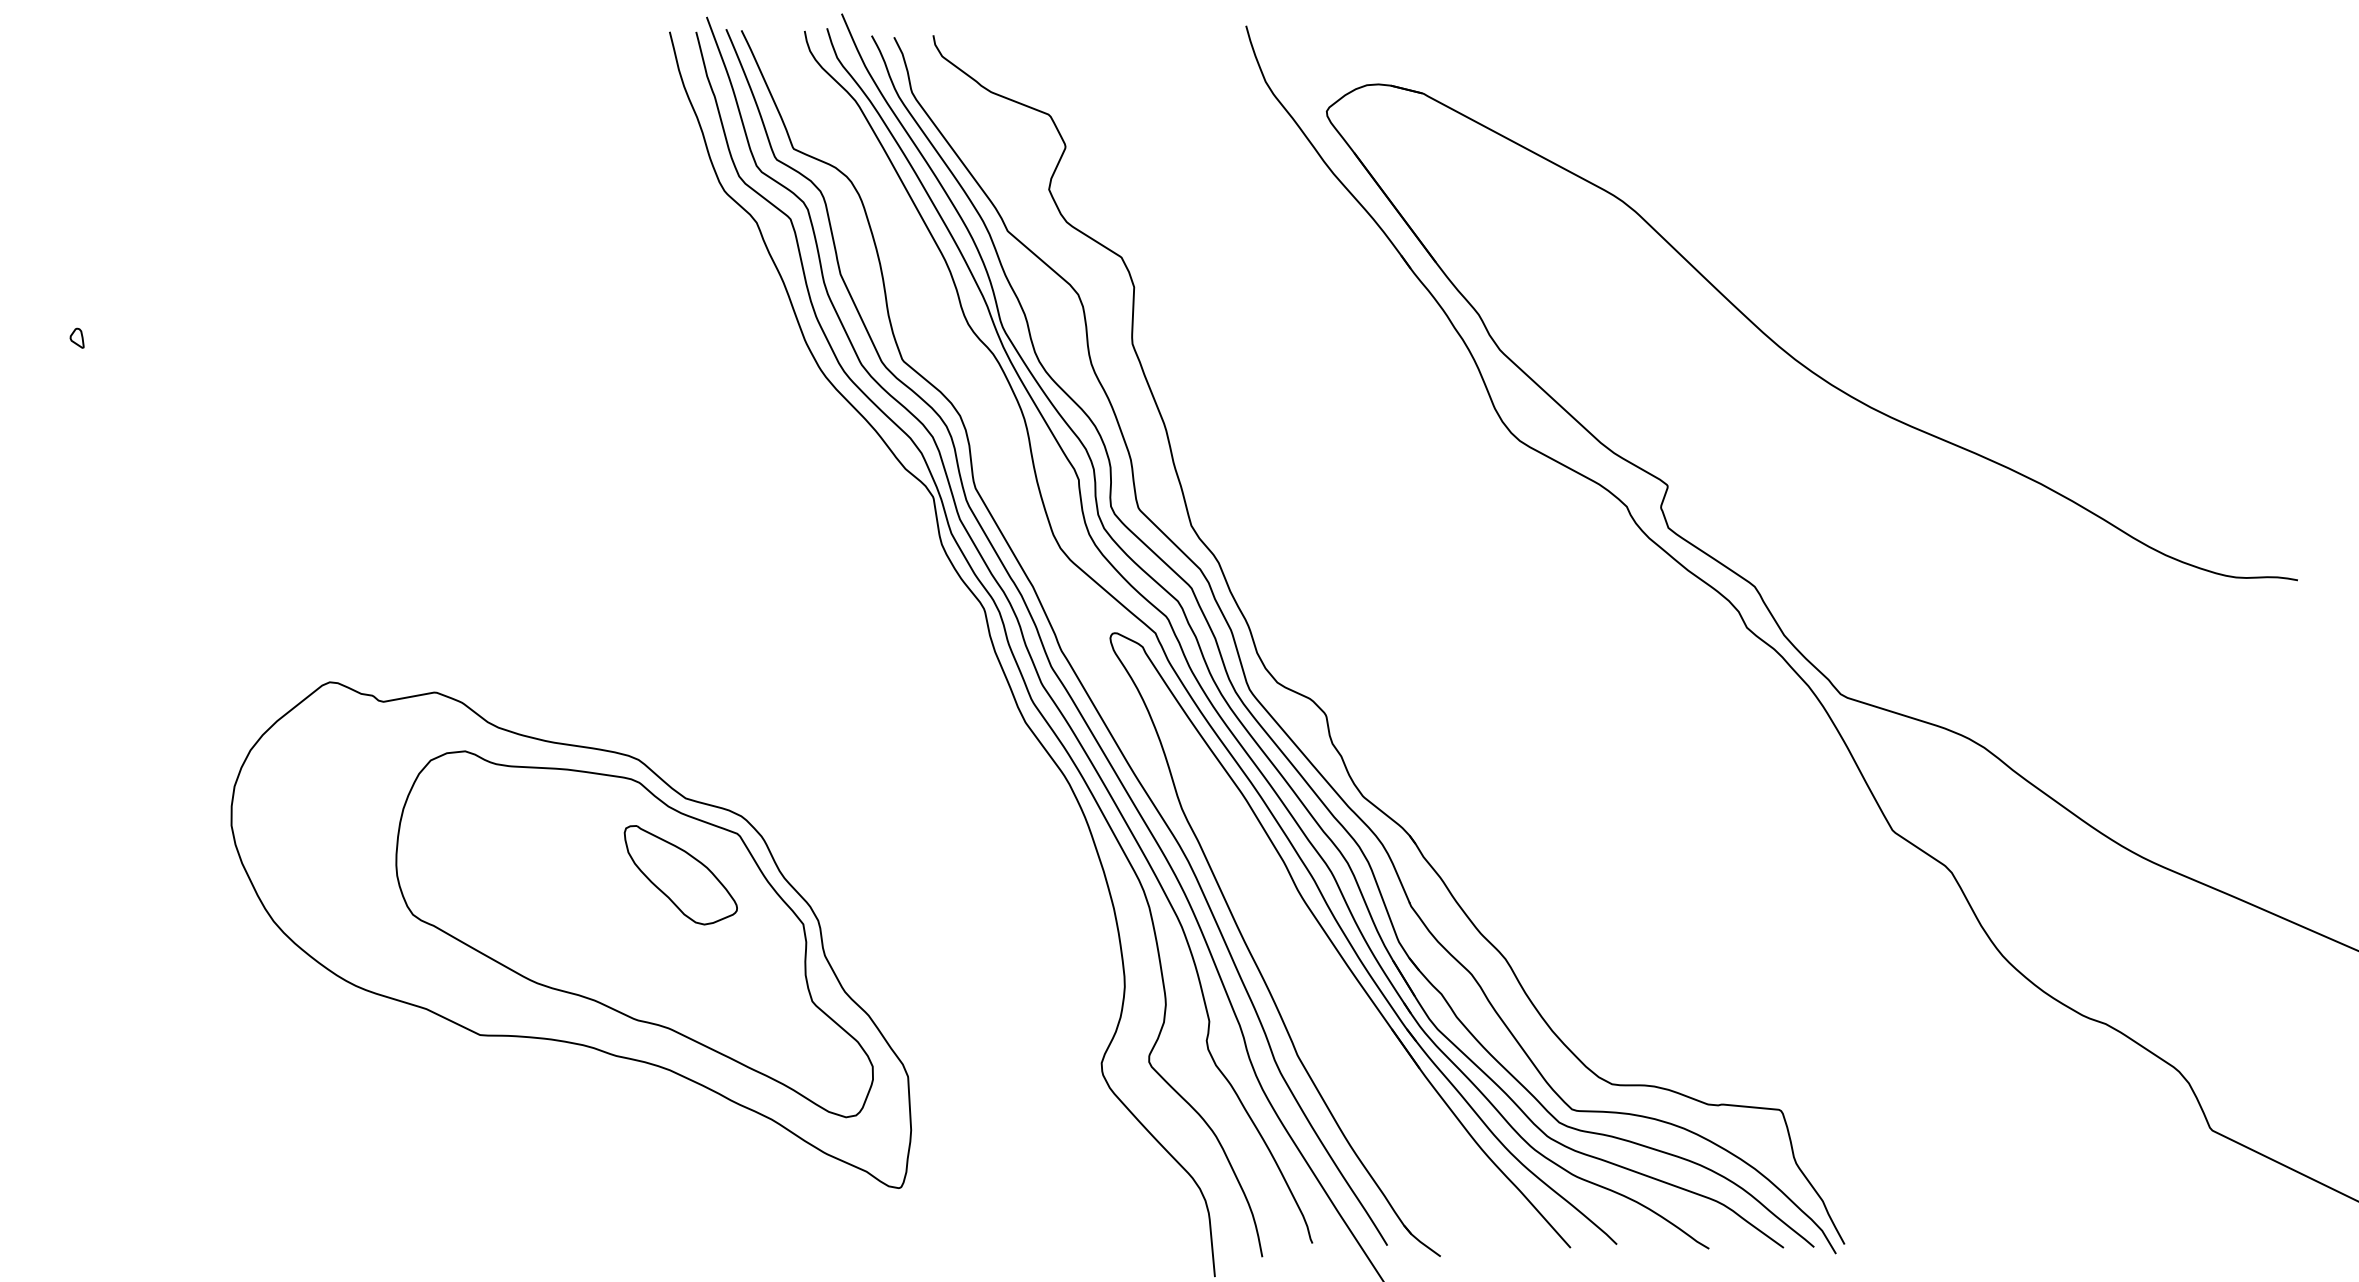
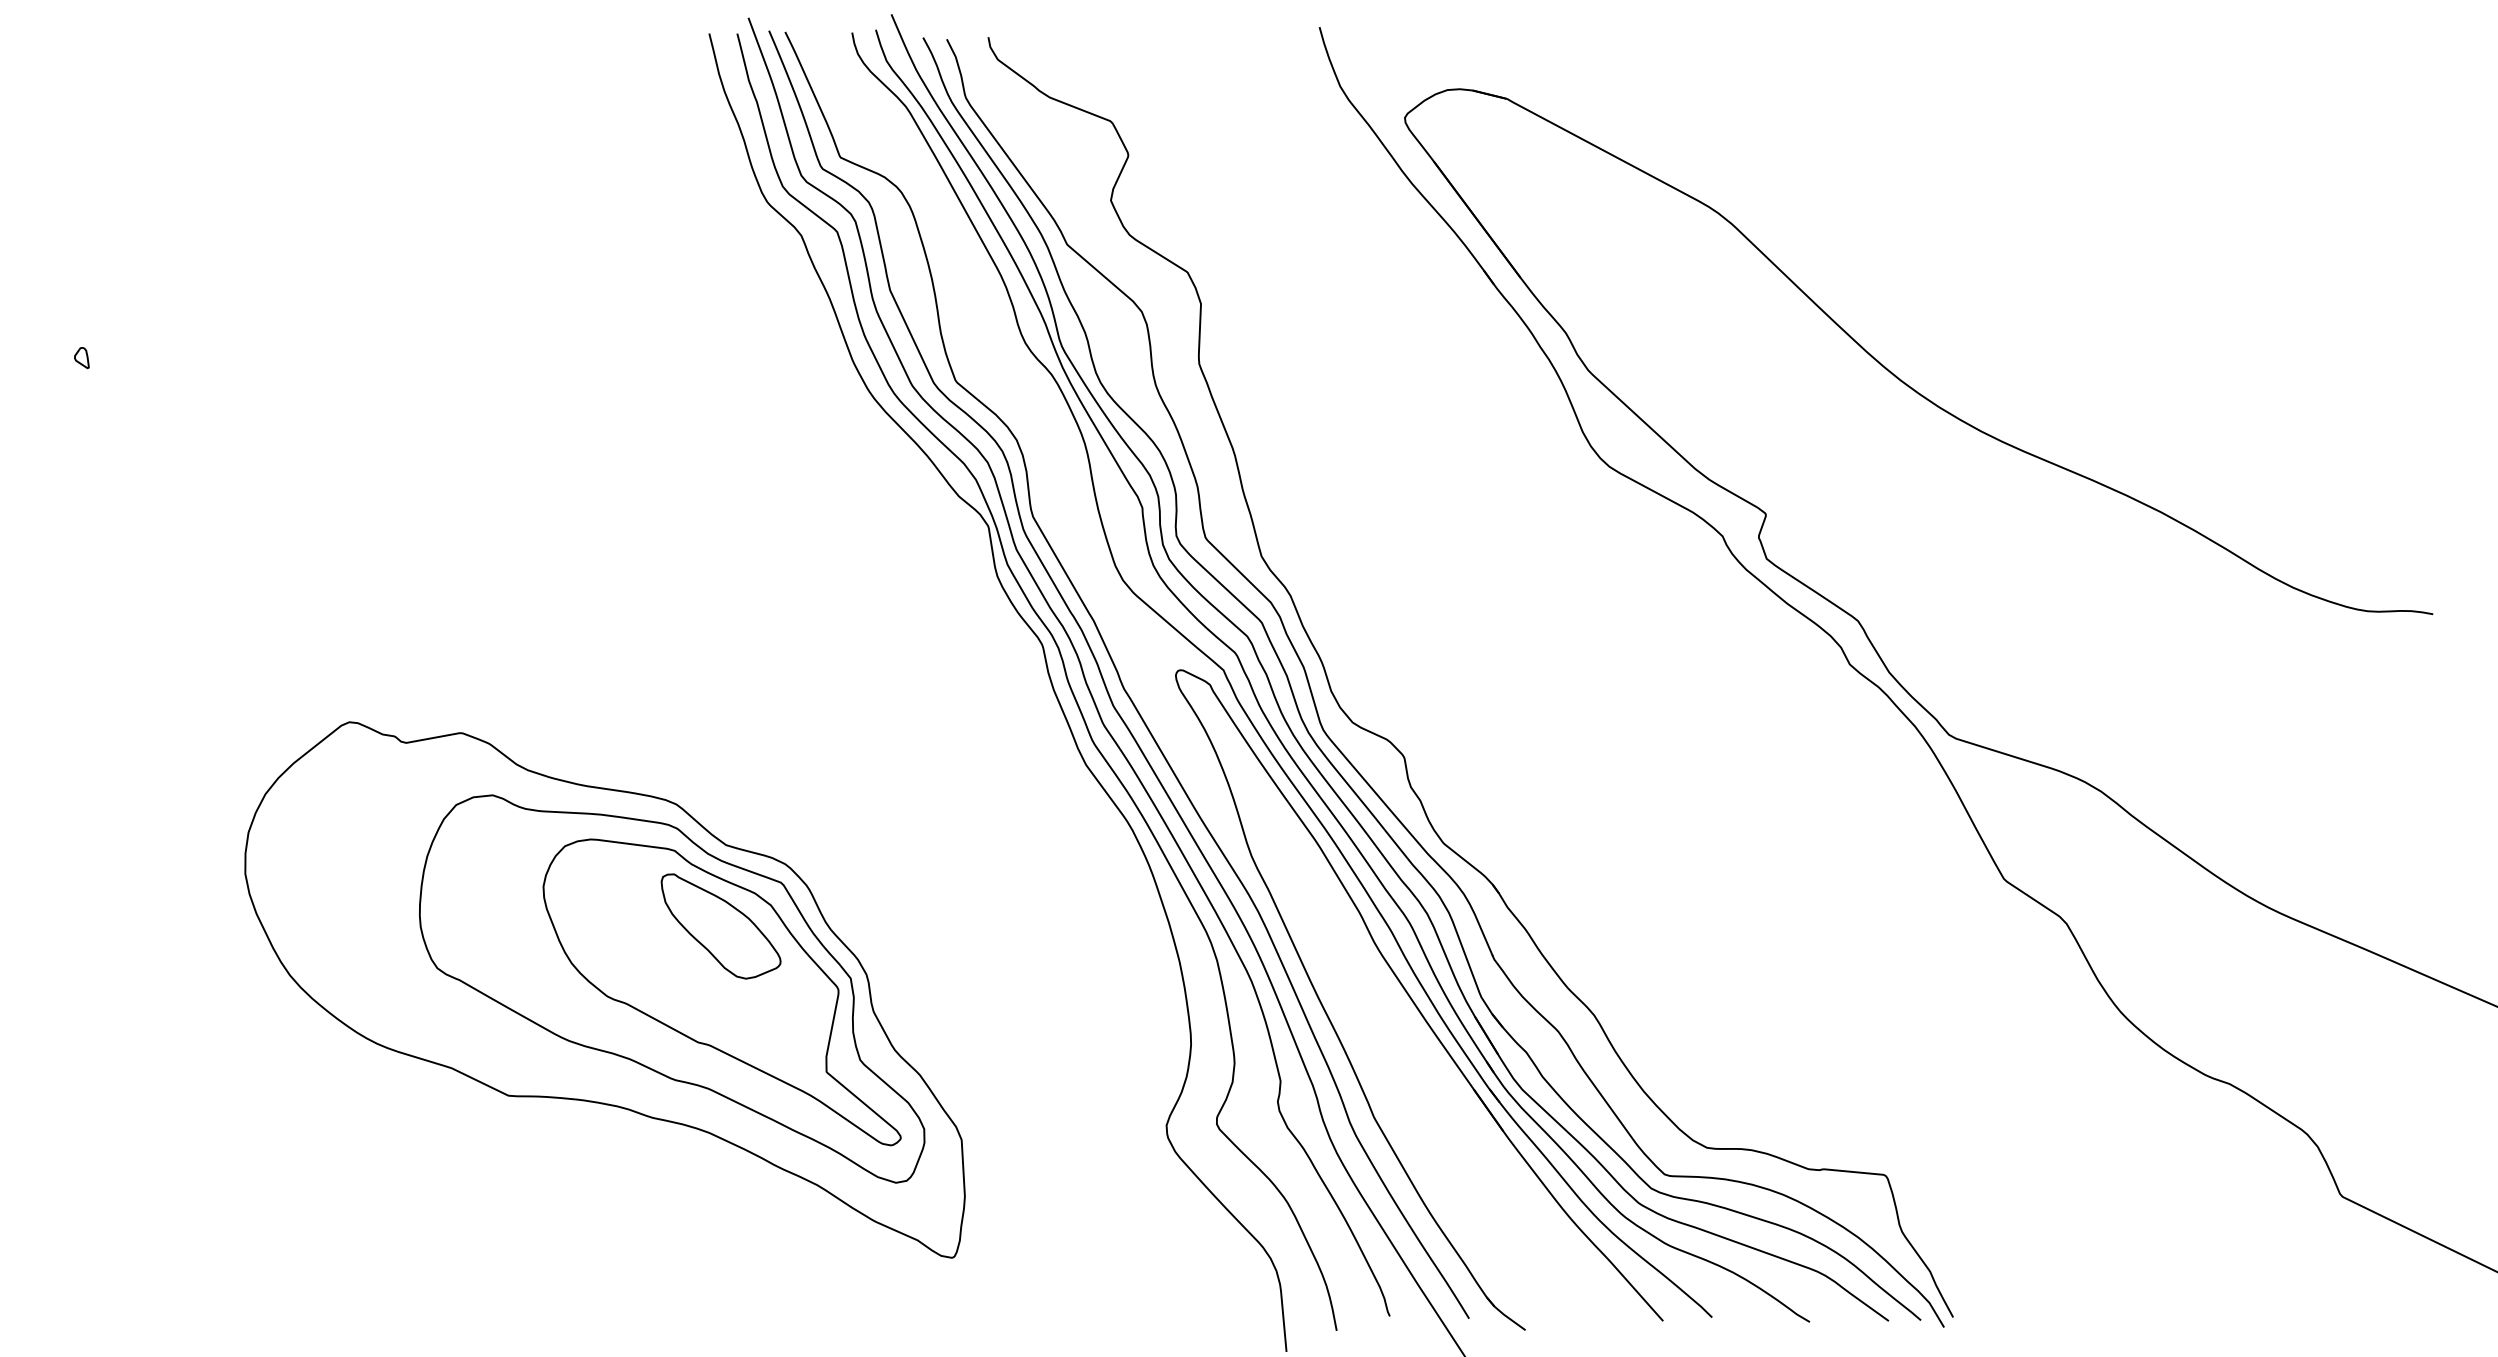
part: (681, 937) -> (721, 992), added

